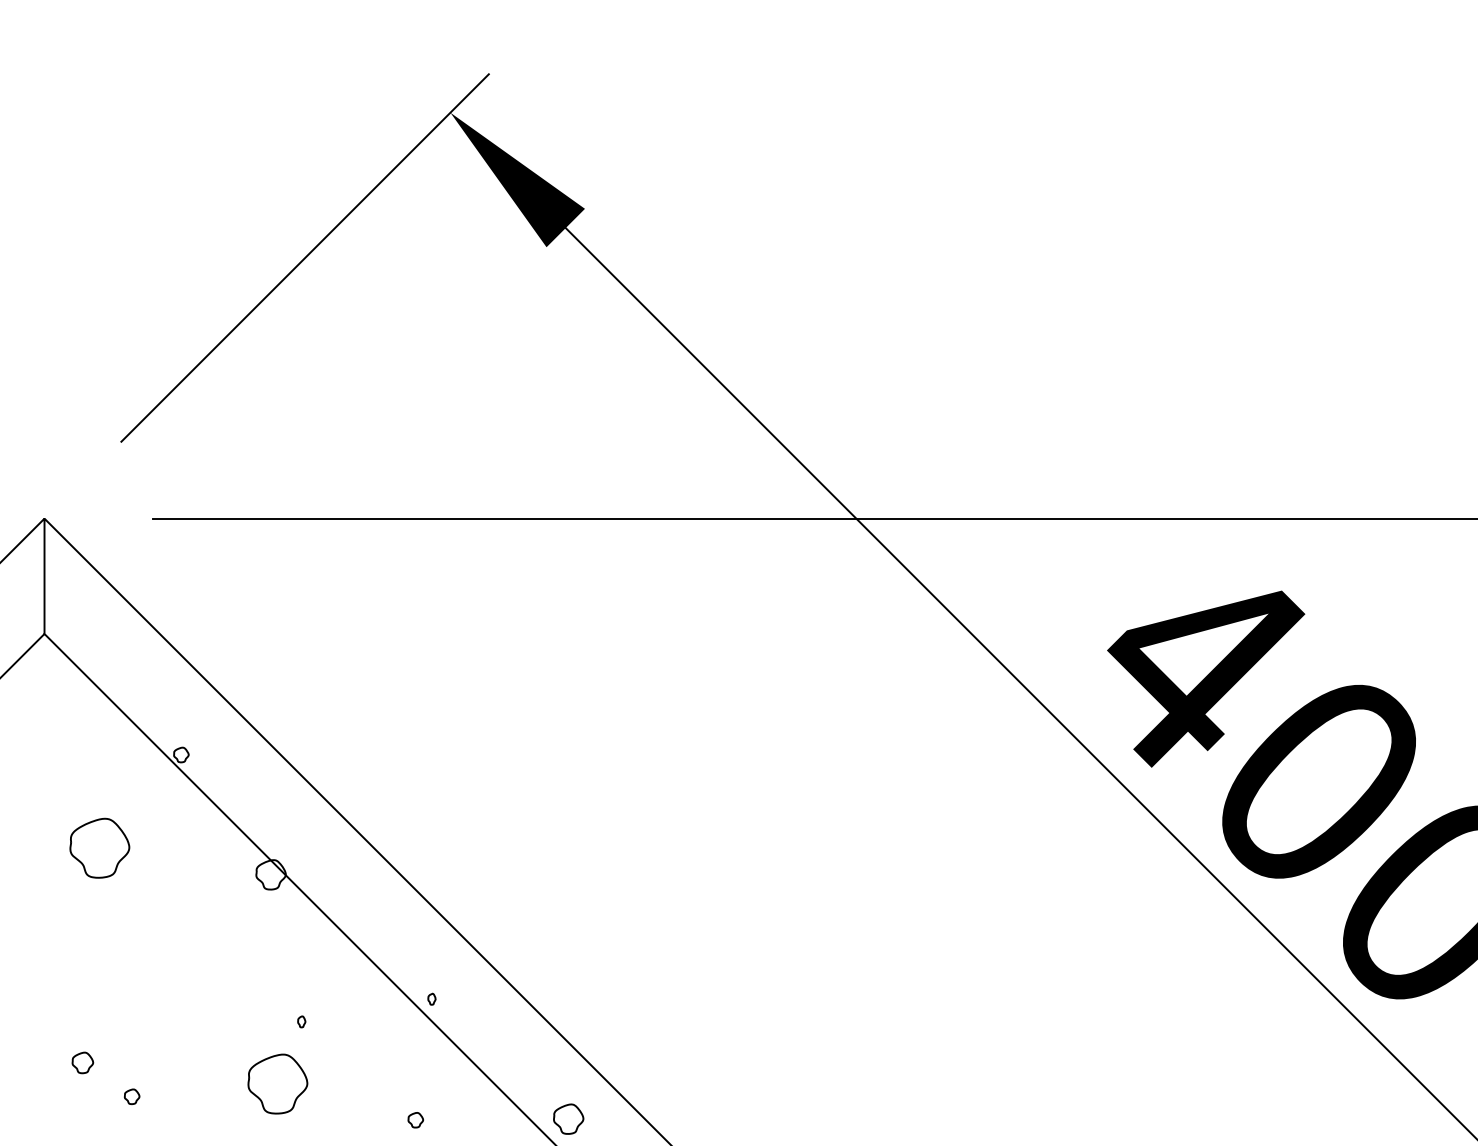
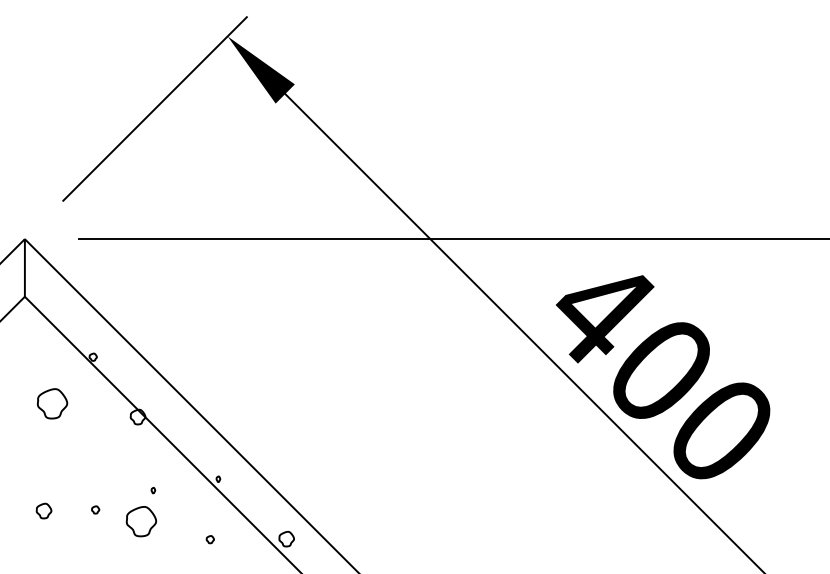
part: (81, 1061) -> (43, 510), size x1.43
part: (131, 1095) -> (95, 509), moved

